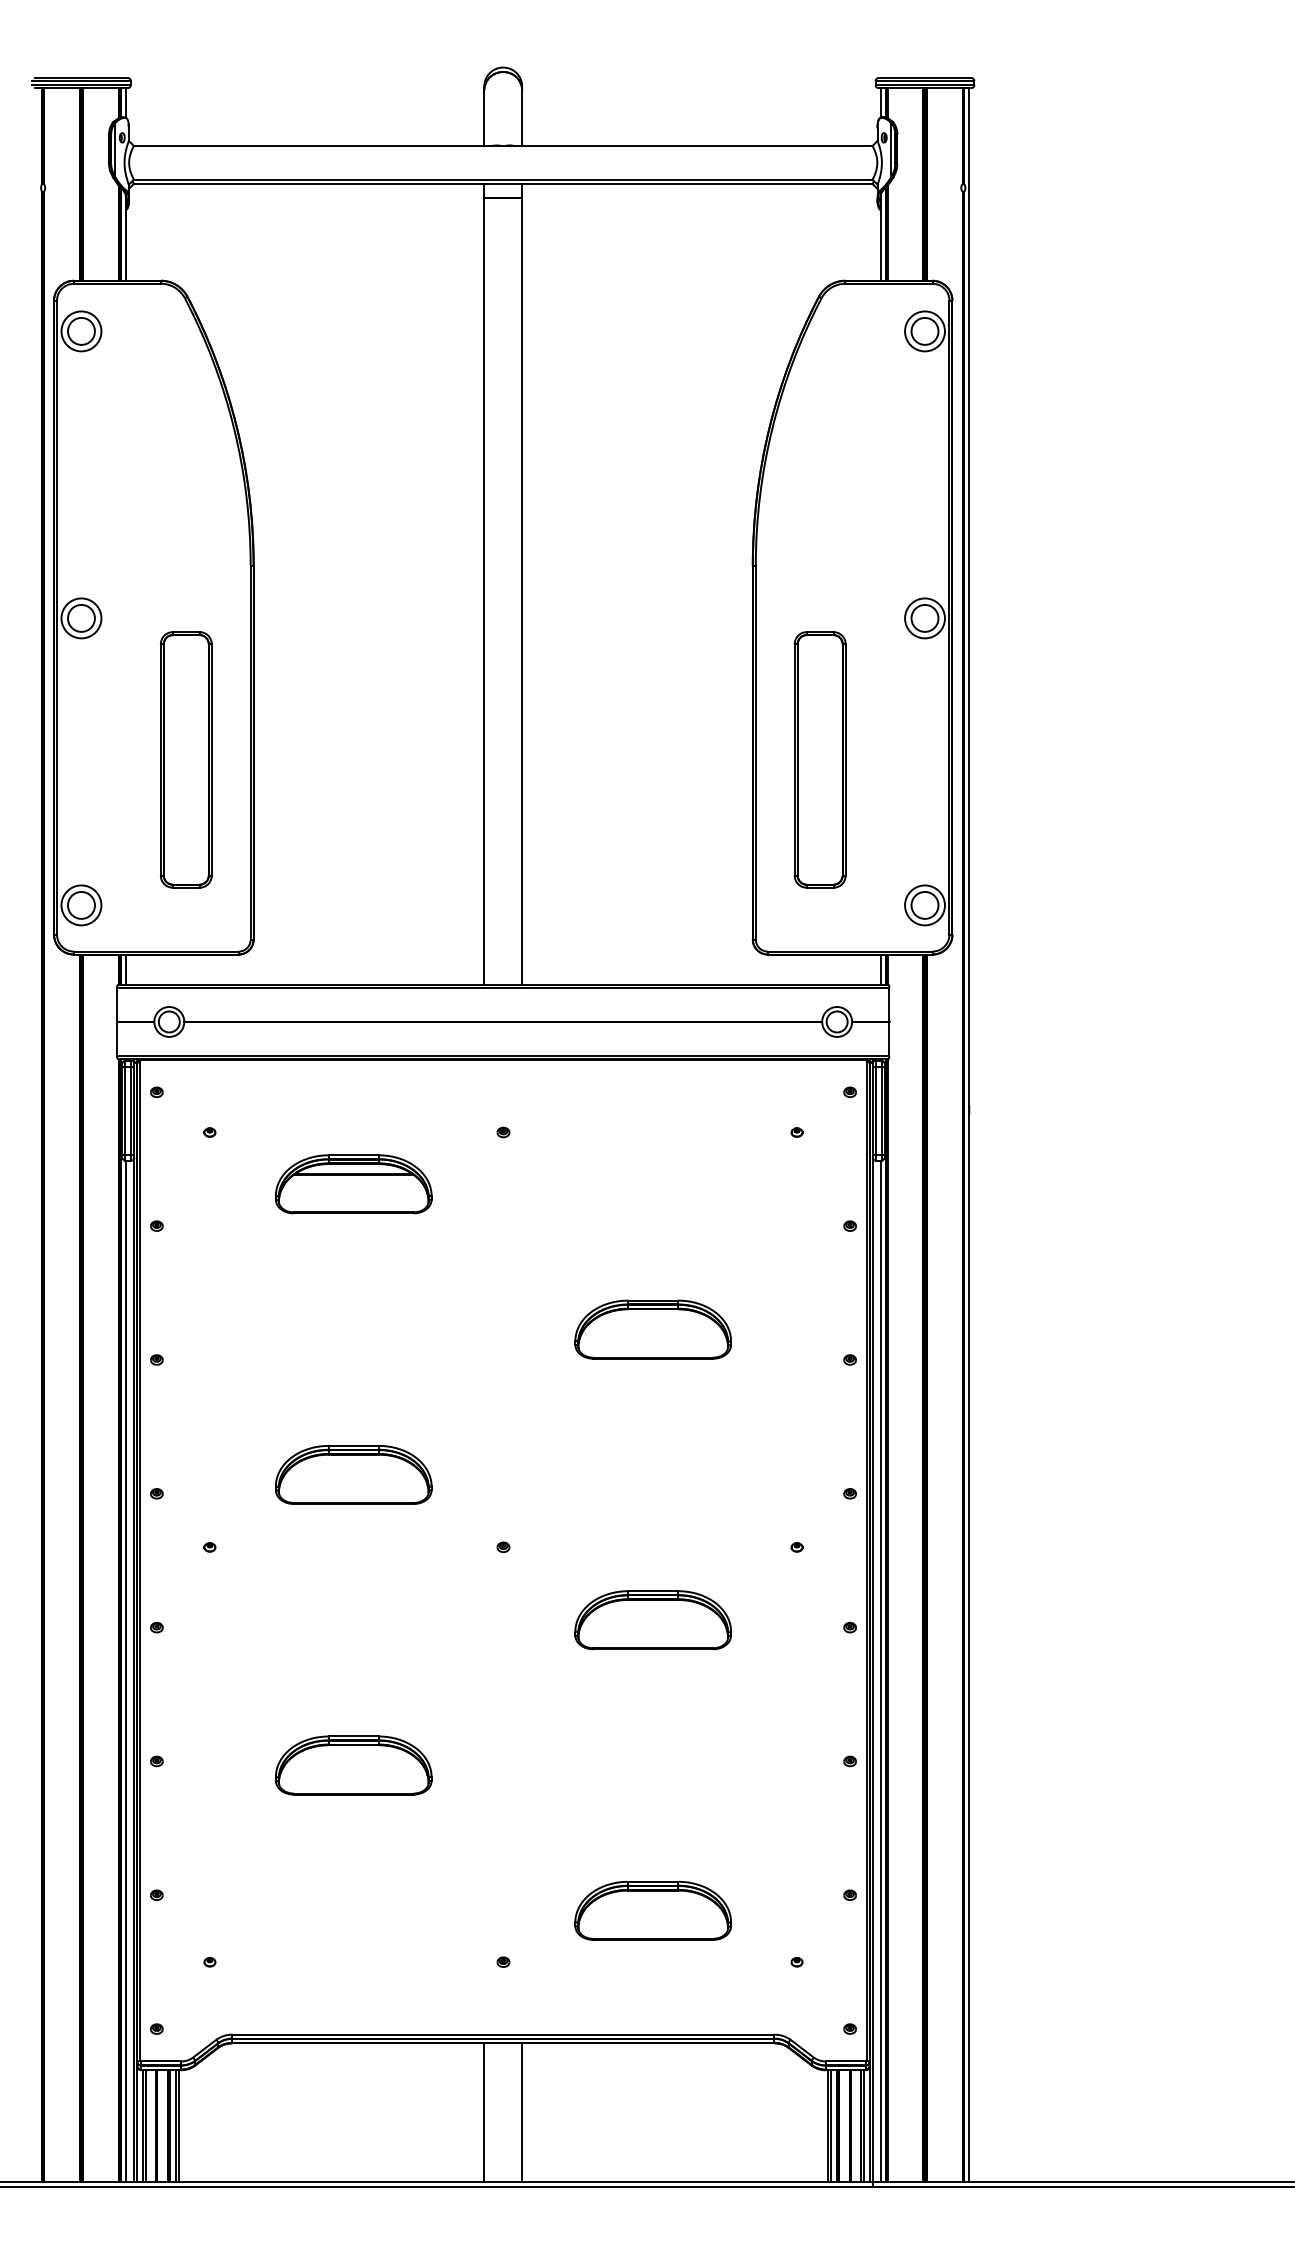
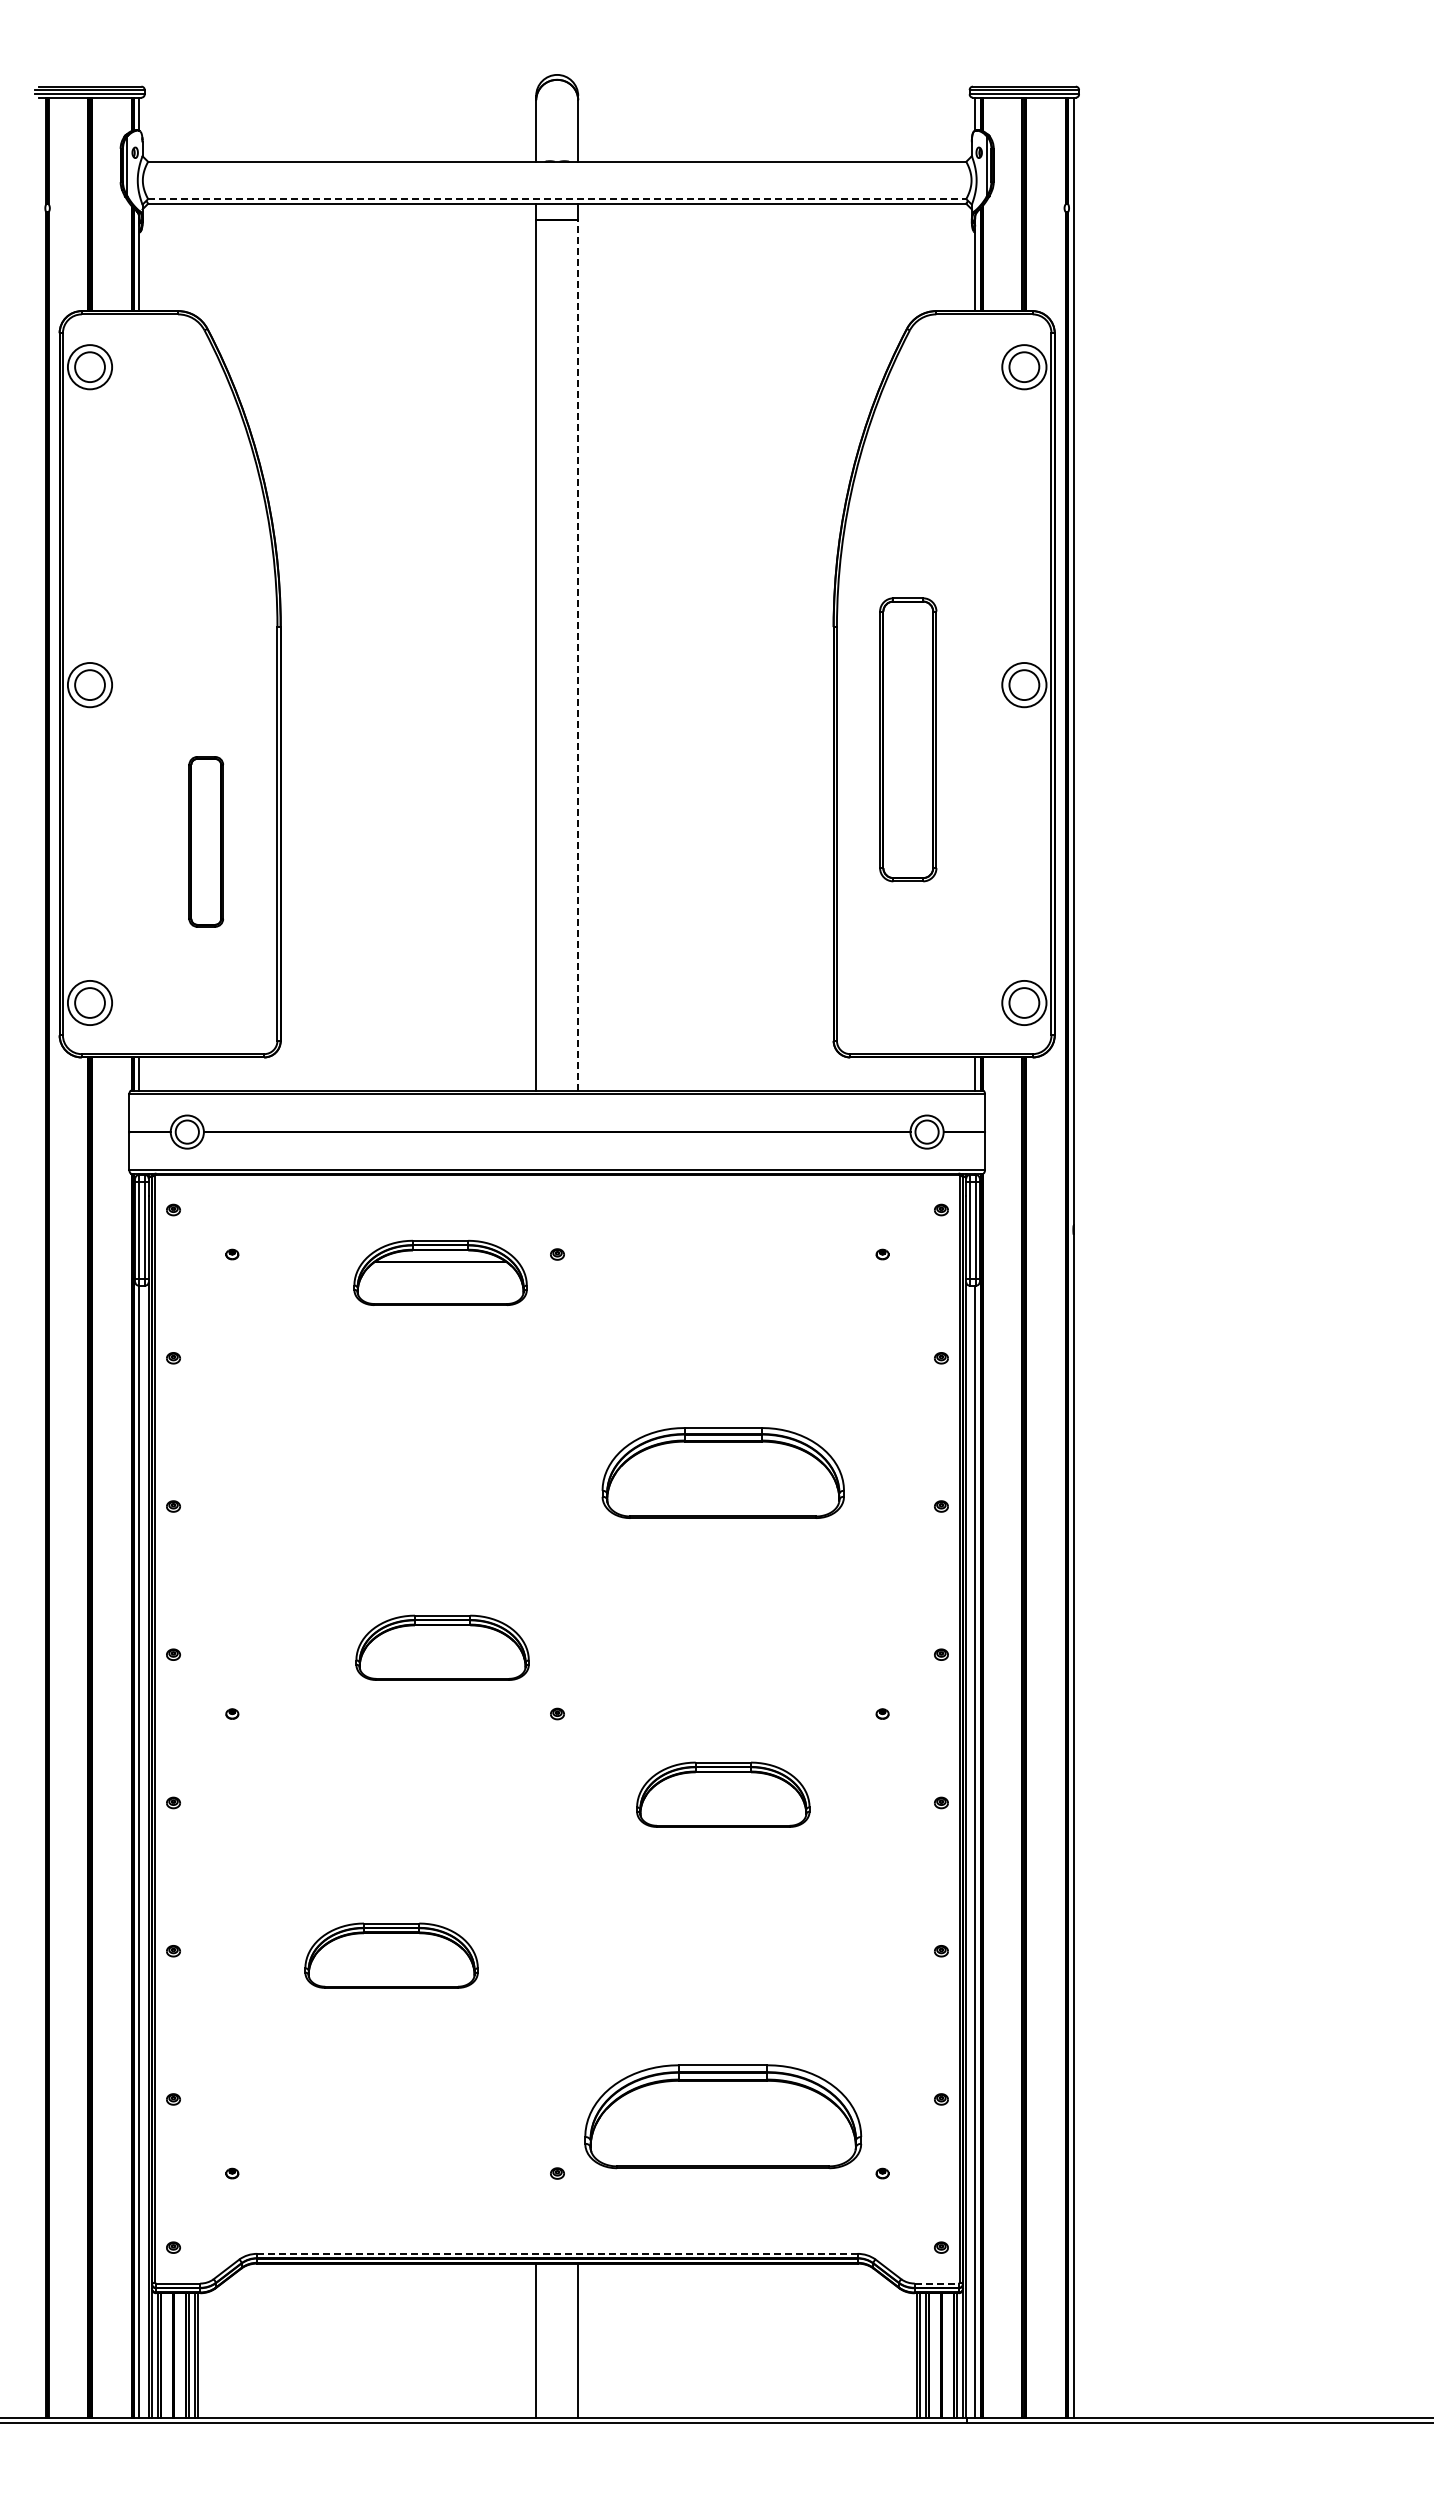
line: (503, 180) -> (557, 199), solid -> dashed
line: (522, 590) -> (578, 654), solid -> dashed
part: (186, 759) -> (206, 841), size x0.6
part: (820, 759) -> (908, 739), moved
part: (353, 1183) -> (440, 1272), moved
part: (653, 1329) -> (723, 1472), size x1.4
part: (353, 1474) -> (442, 1647), moved
part: (653, 1910) -> (723, 2116), size x1.6
line: (503, 2034) -> (557, 2253), solid -> dashed
line: (845, 2061) -> (936, 2283), solid -> dashed

